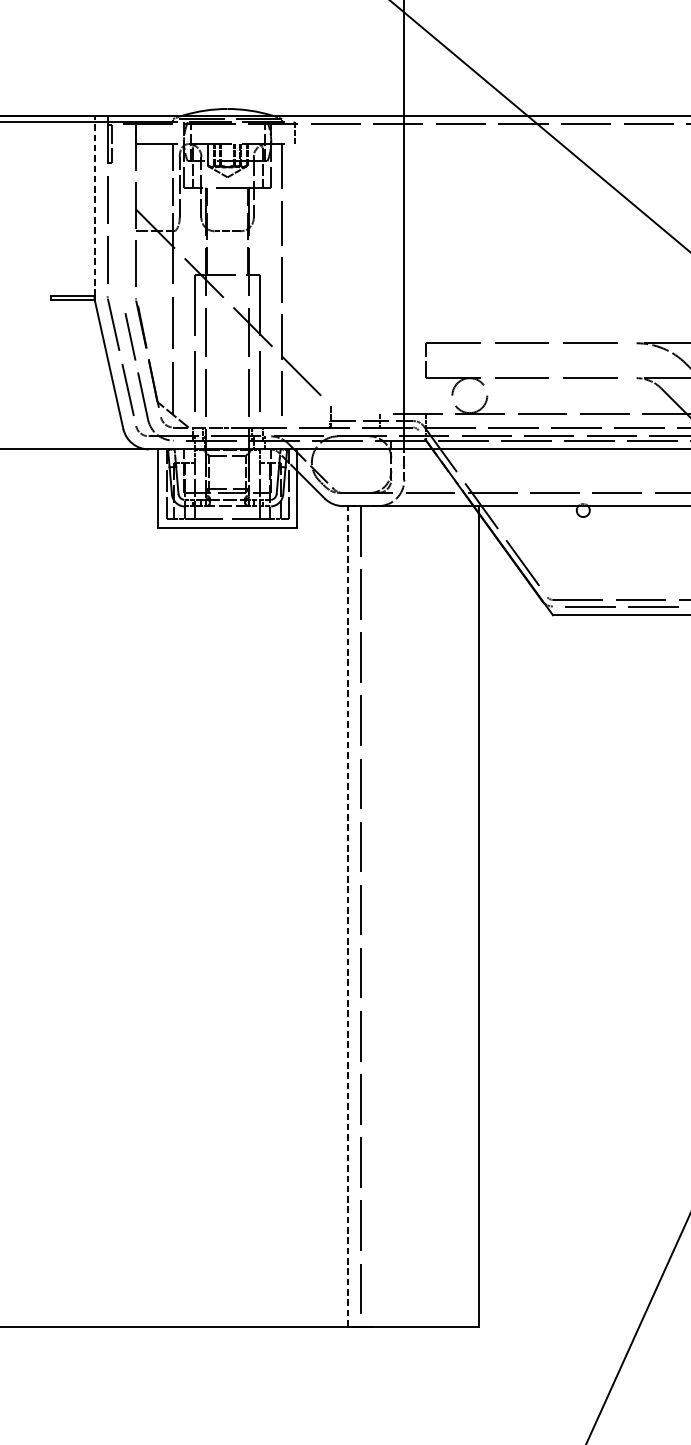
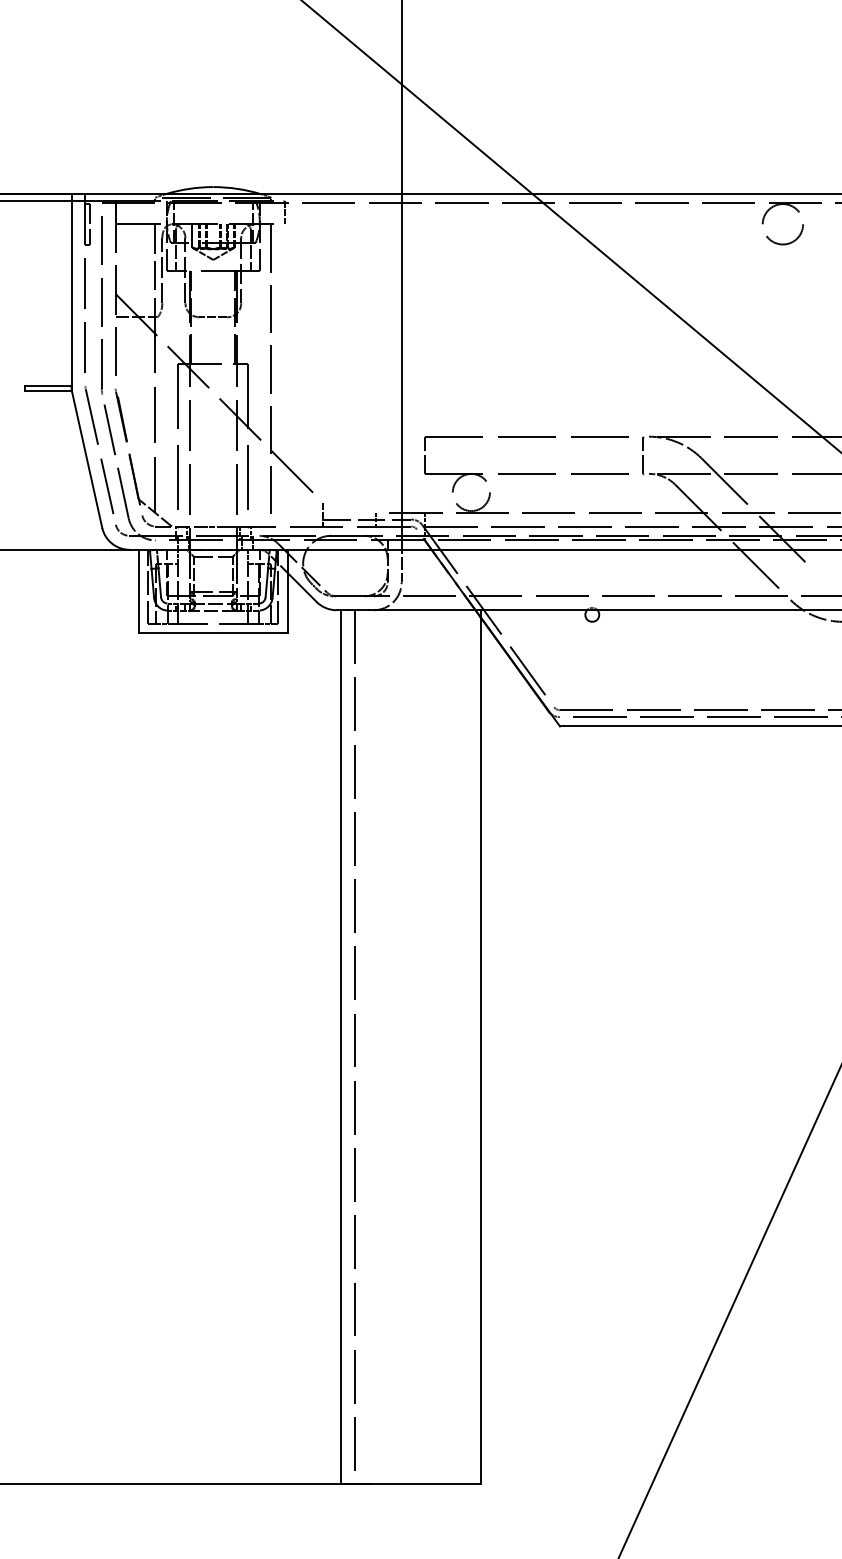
line: (94, 205) -> (71, 289), dashed -> solid
part: (122, 220) -> (101, 305), added
line: (631, 359) -> (643, 454), added
line: (347, 915) -> (341, 1046), dashed -> solid

